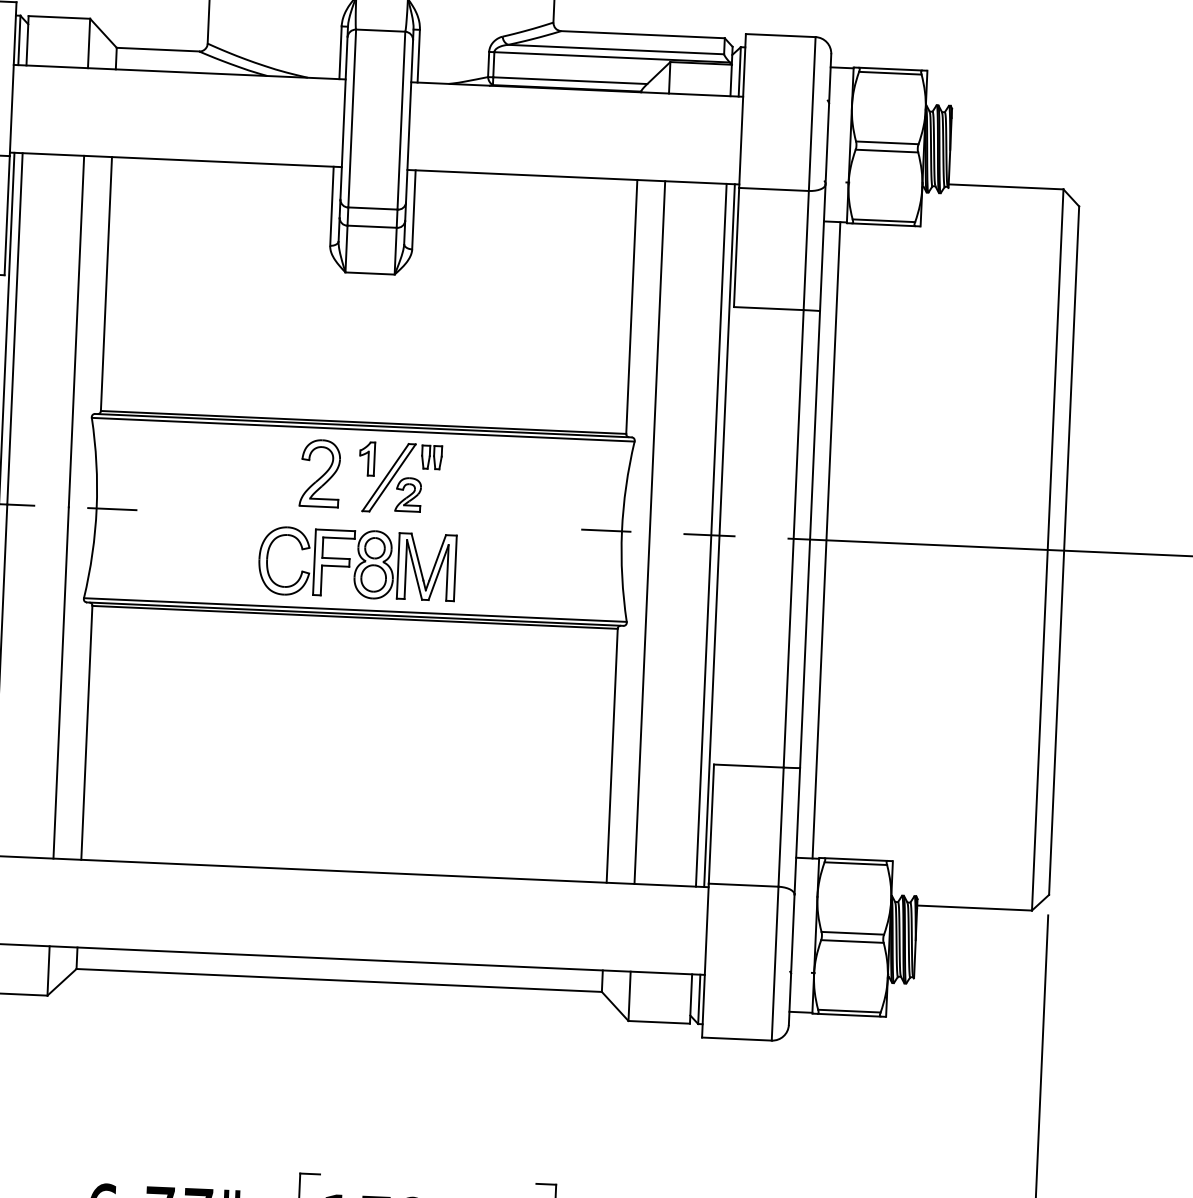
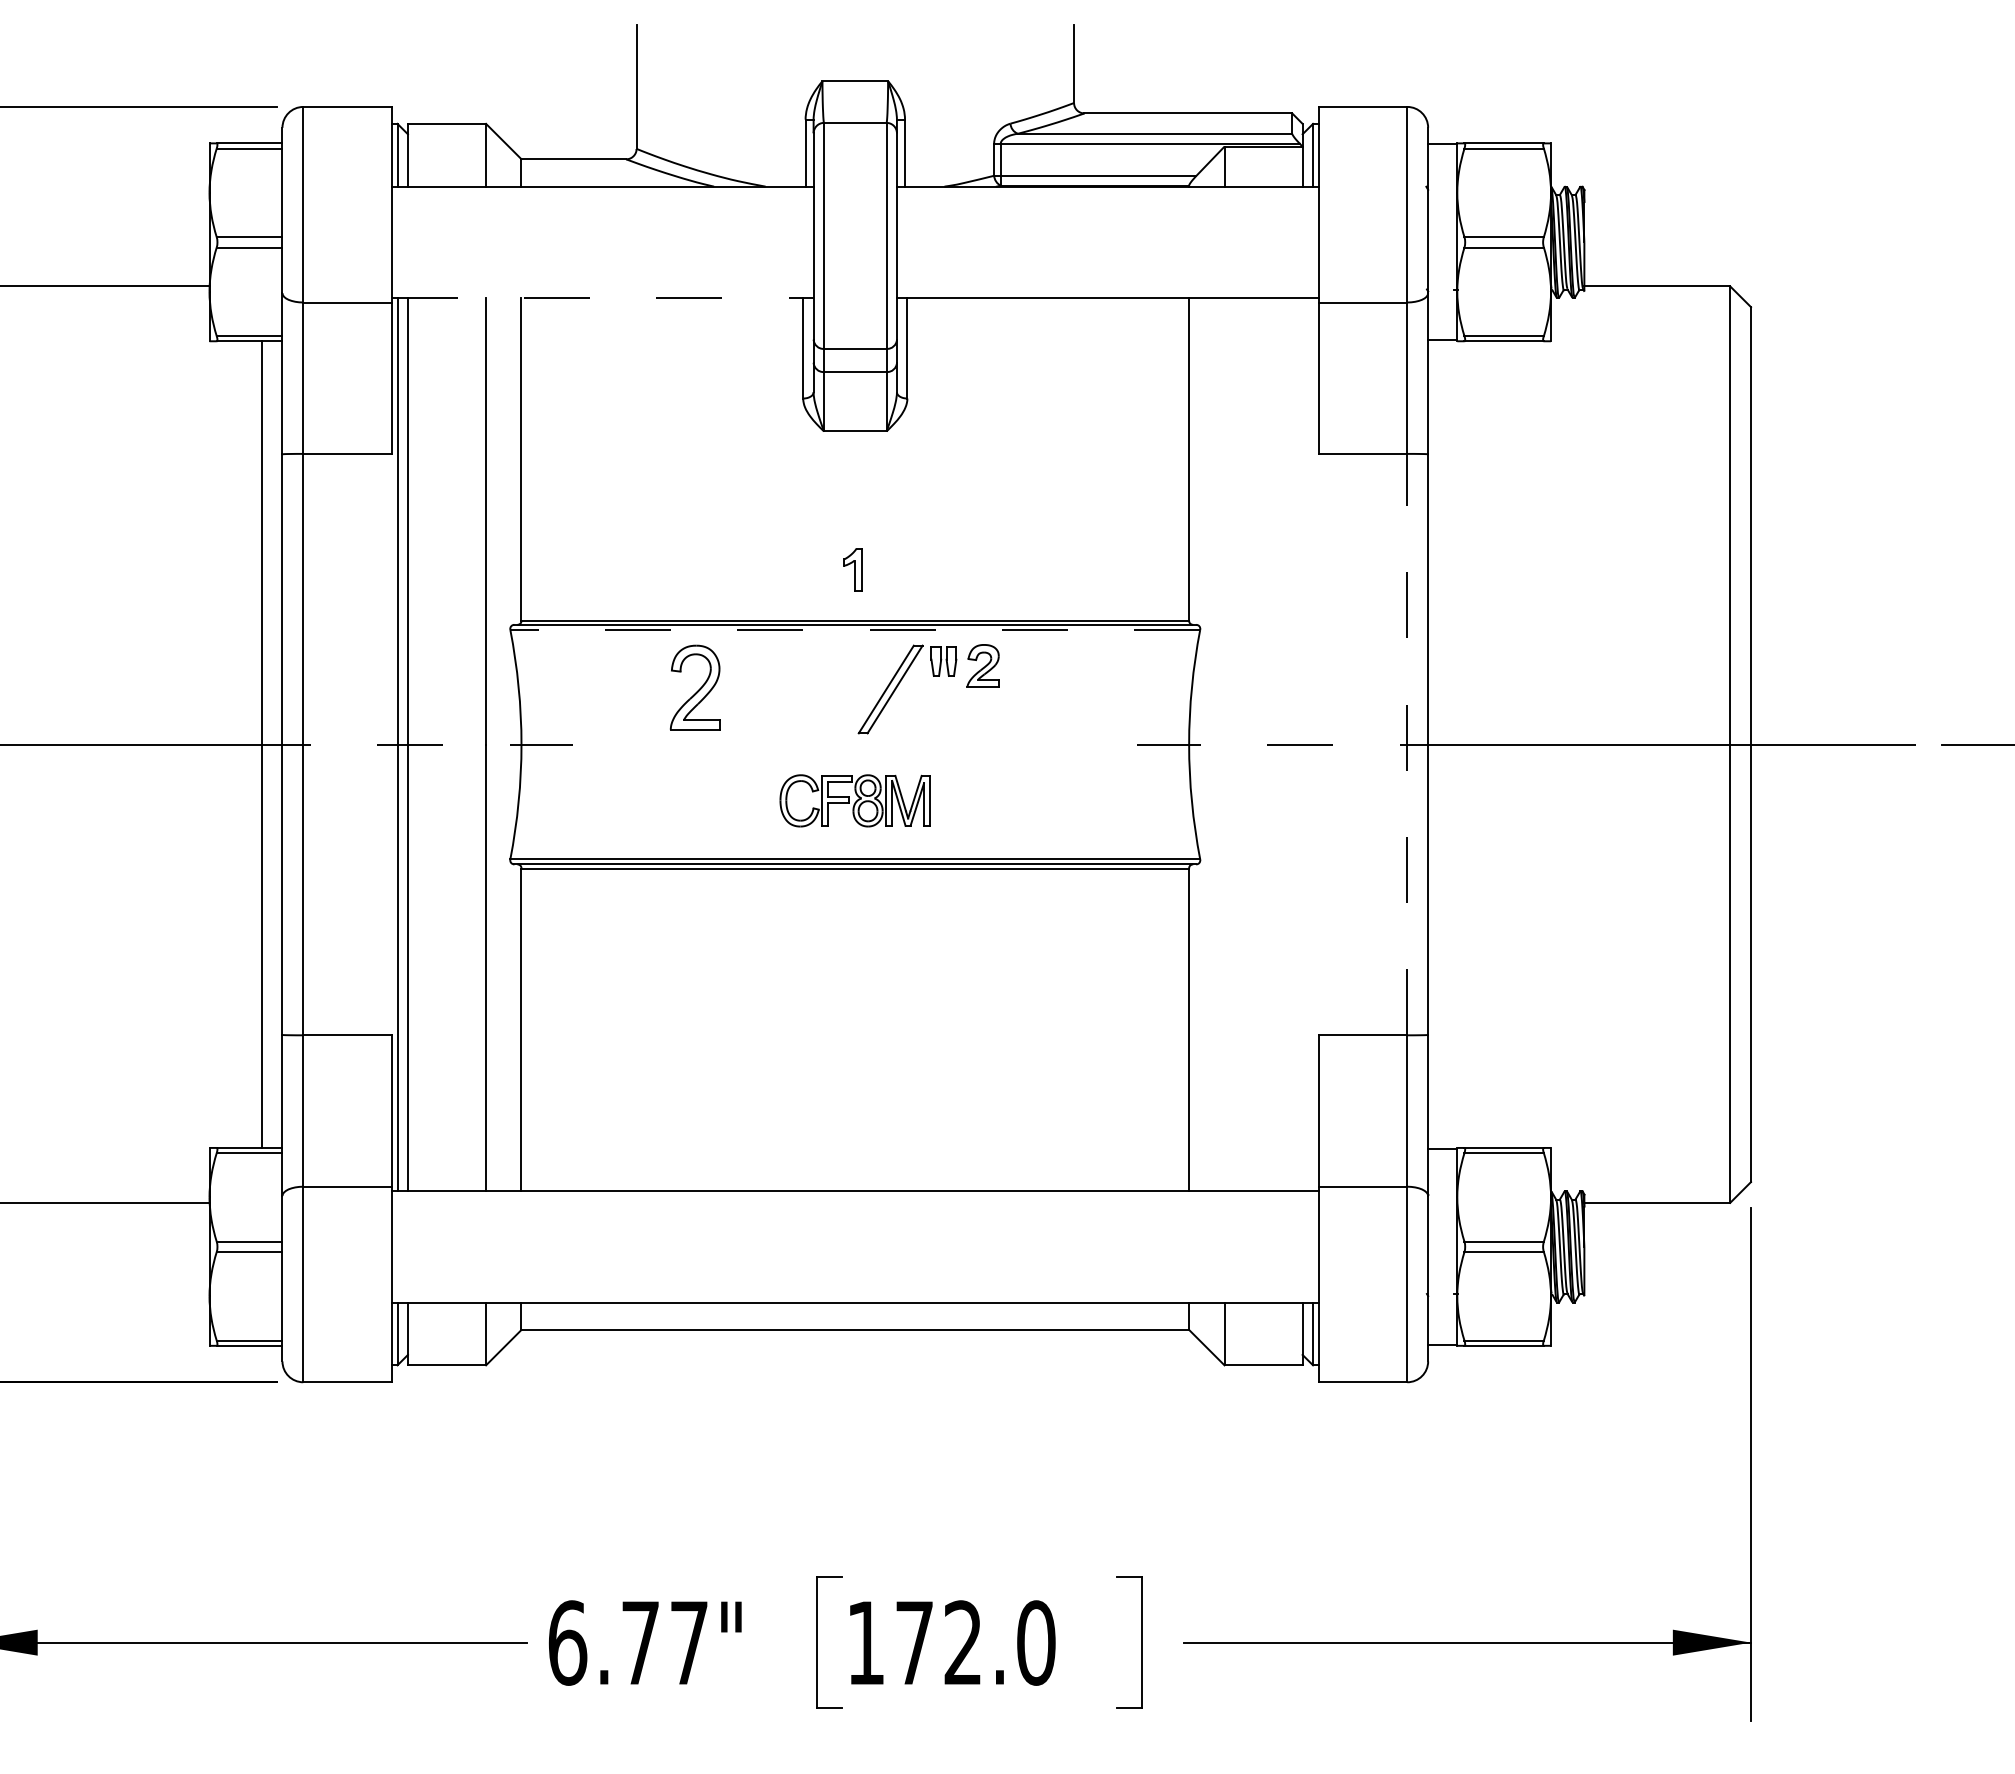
line: (175, 160) -> (602, 298), solid -> dashed
line: (363, 430) -> (855, 630), solid -> dashed
part: (366, 458) -> (852, 569), moved
part: (319, 473) -> (694, 687), moved
part: (407, 494) -> (982, 665), moved
line: (649, 532) -> (1224, 744), removed
line: (711, 535) -> (1302, 744), removed
line: (719, 535) -> (1313, 744), removed
line: (793, 538) -> (1407, 744), solid -> dashed
line: (826, 540) -> (1448, 744), removed
part: (356, 563) -> (854, 800), size x0.6

